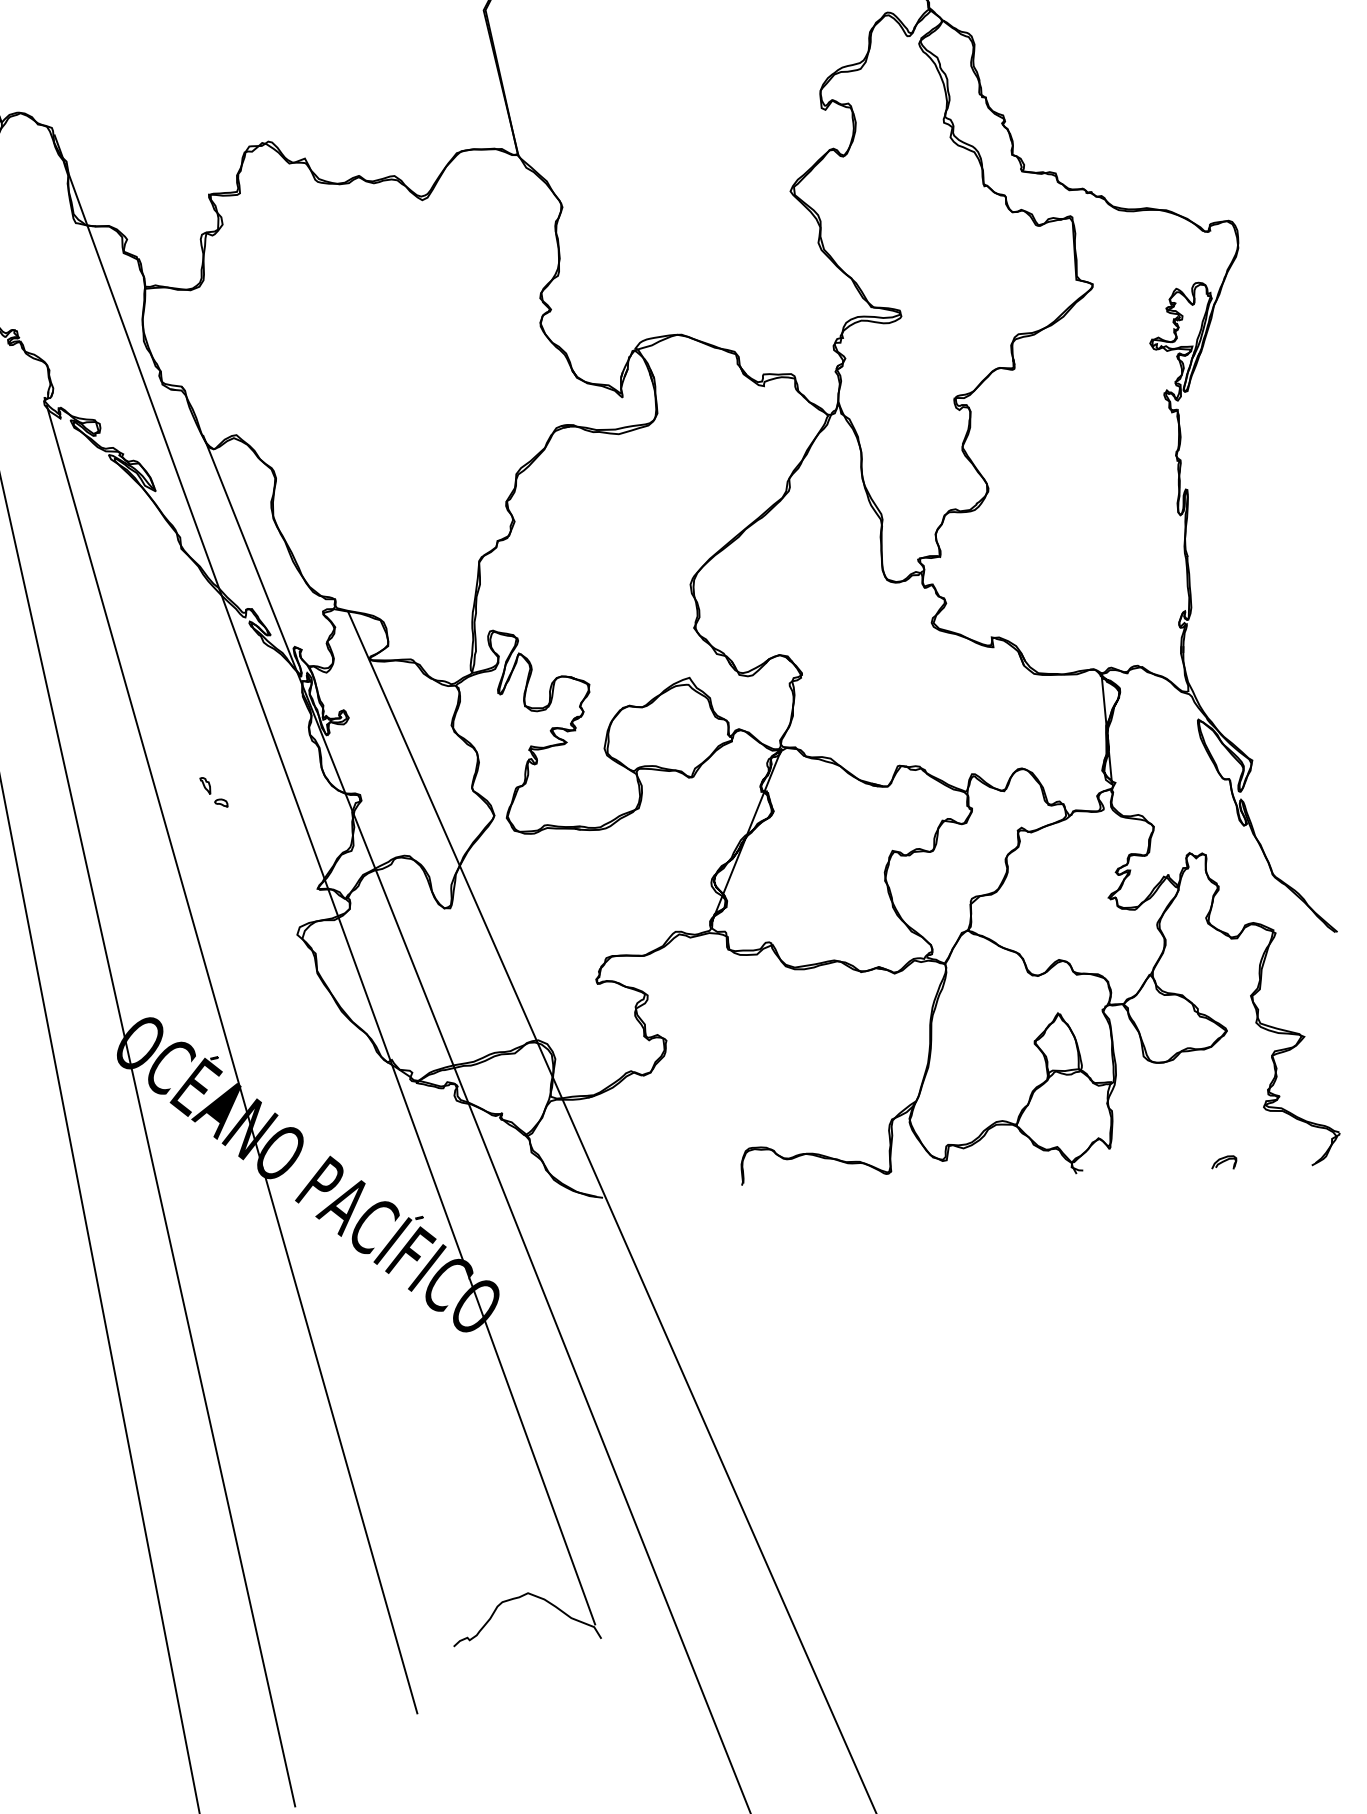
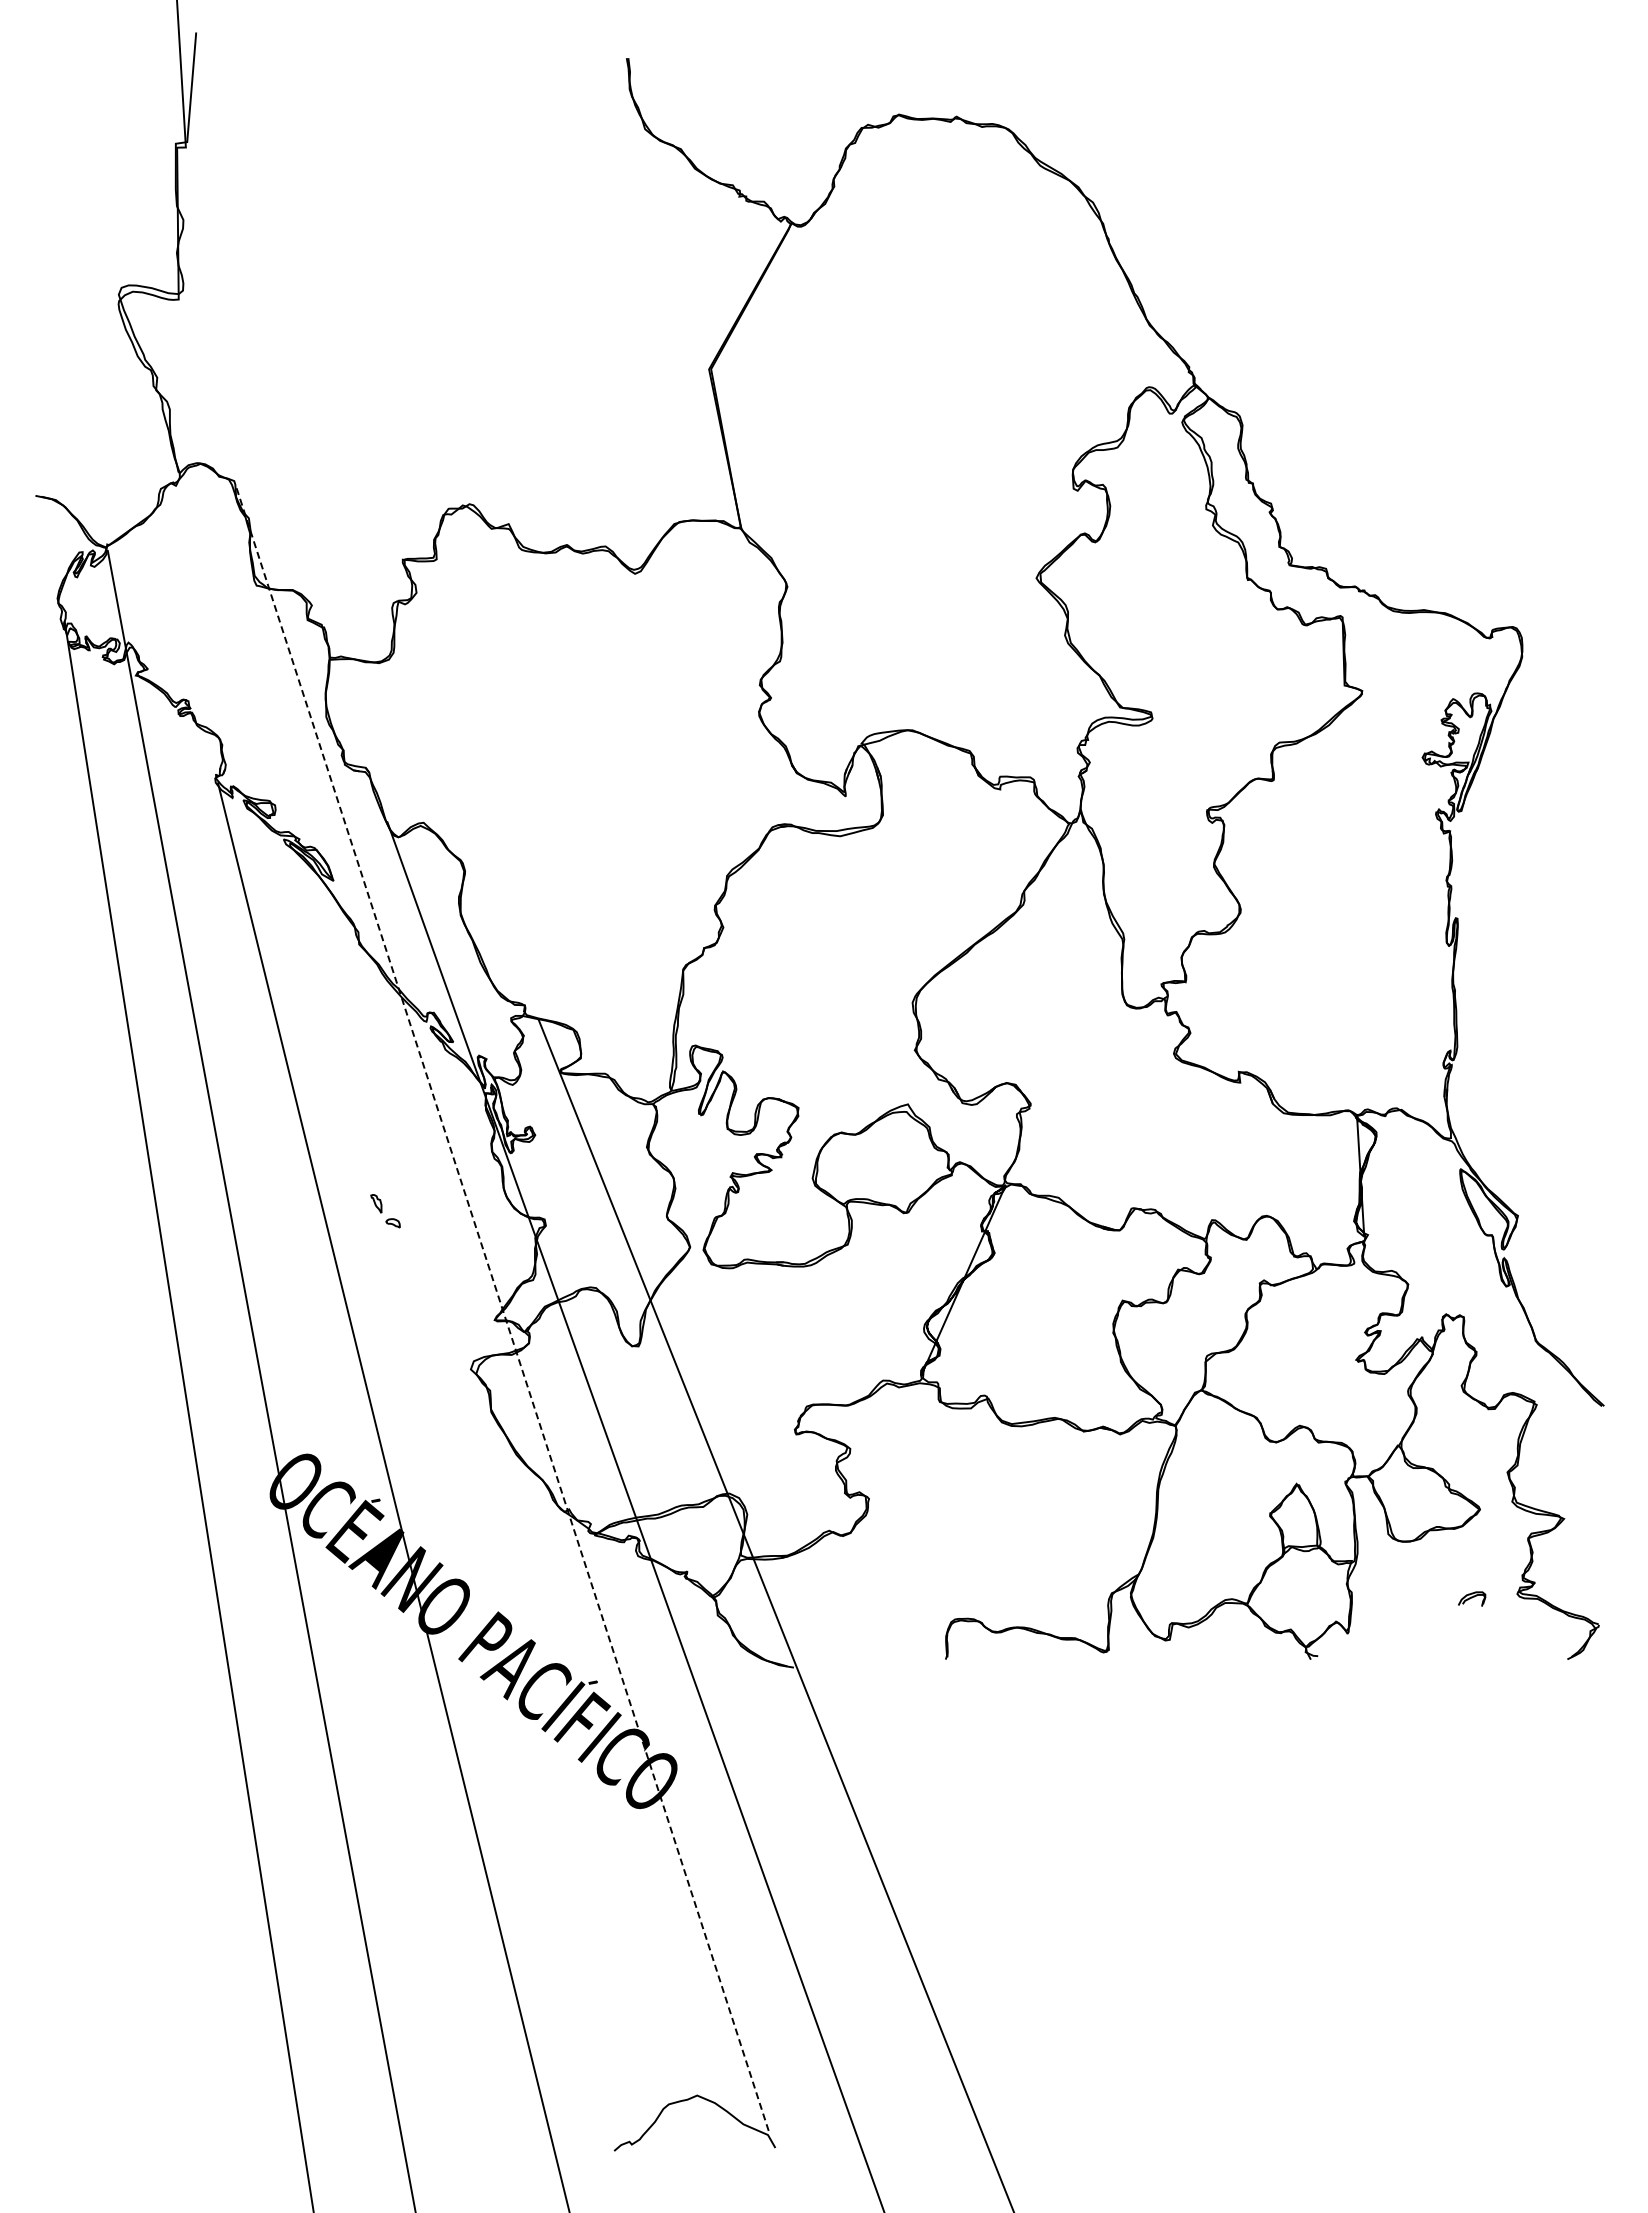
line: (325, 879) -> (503, 1310), solid -> dashed
part: (1224, 1162) -> (1472, 1598), moved

